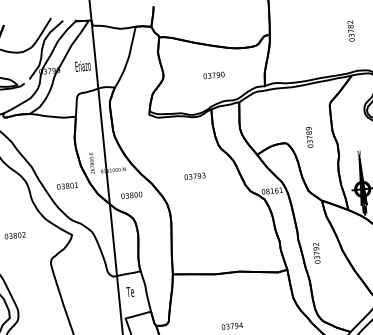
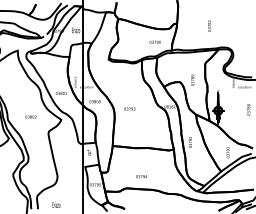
text: (350, 30) -> (209, 25), moved
text: (212, 74) -> (154, 41), moved
text: (194, 175) -> (129, 108), moved

